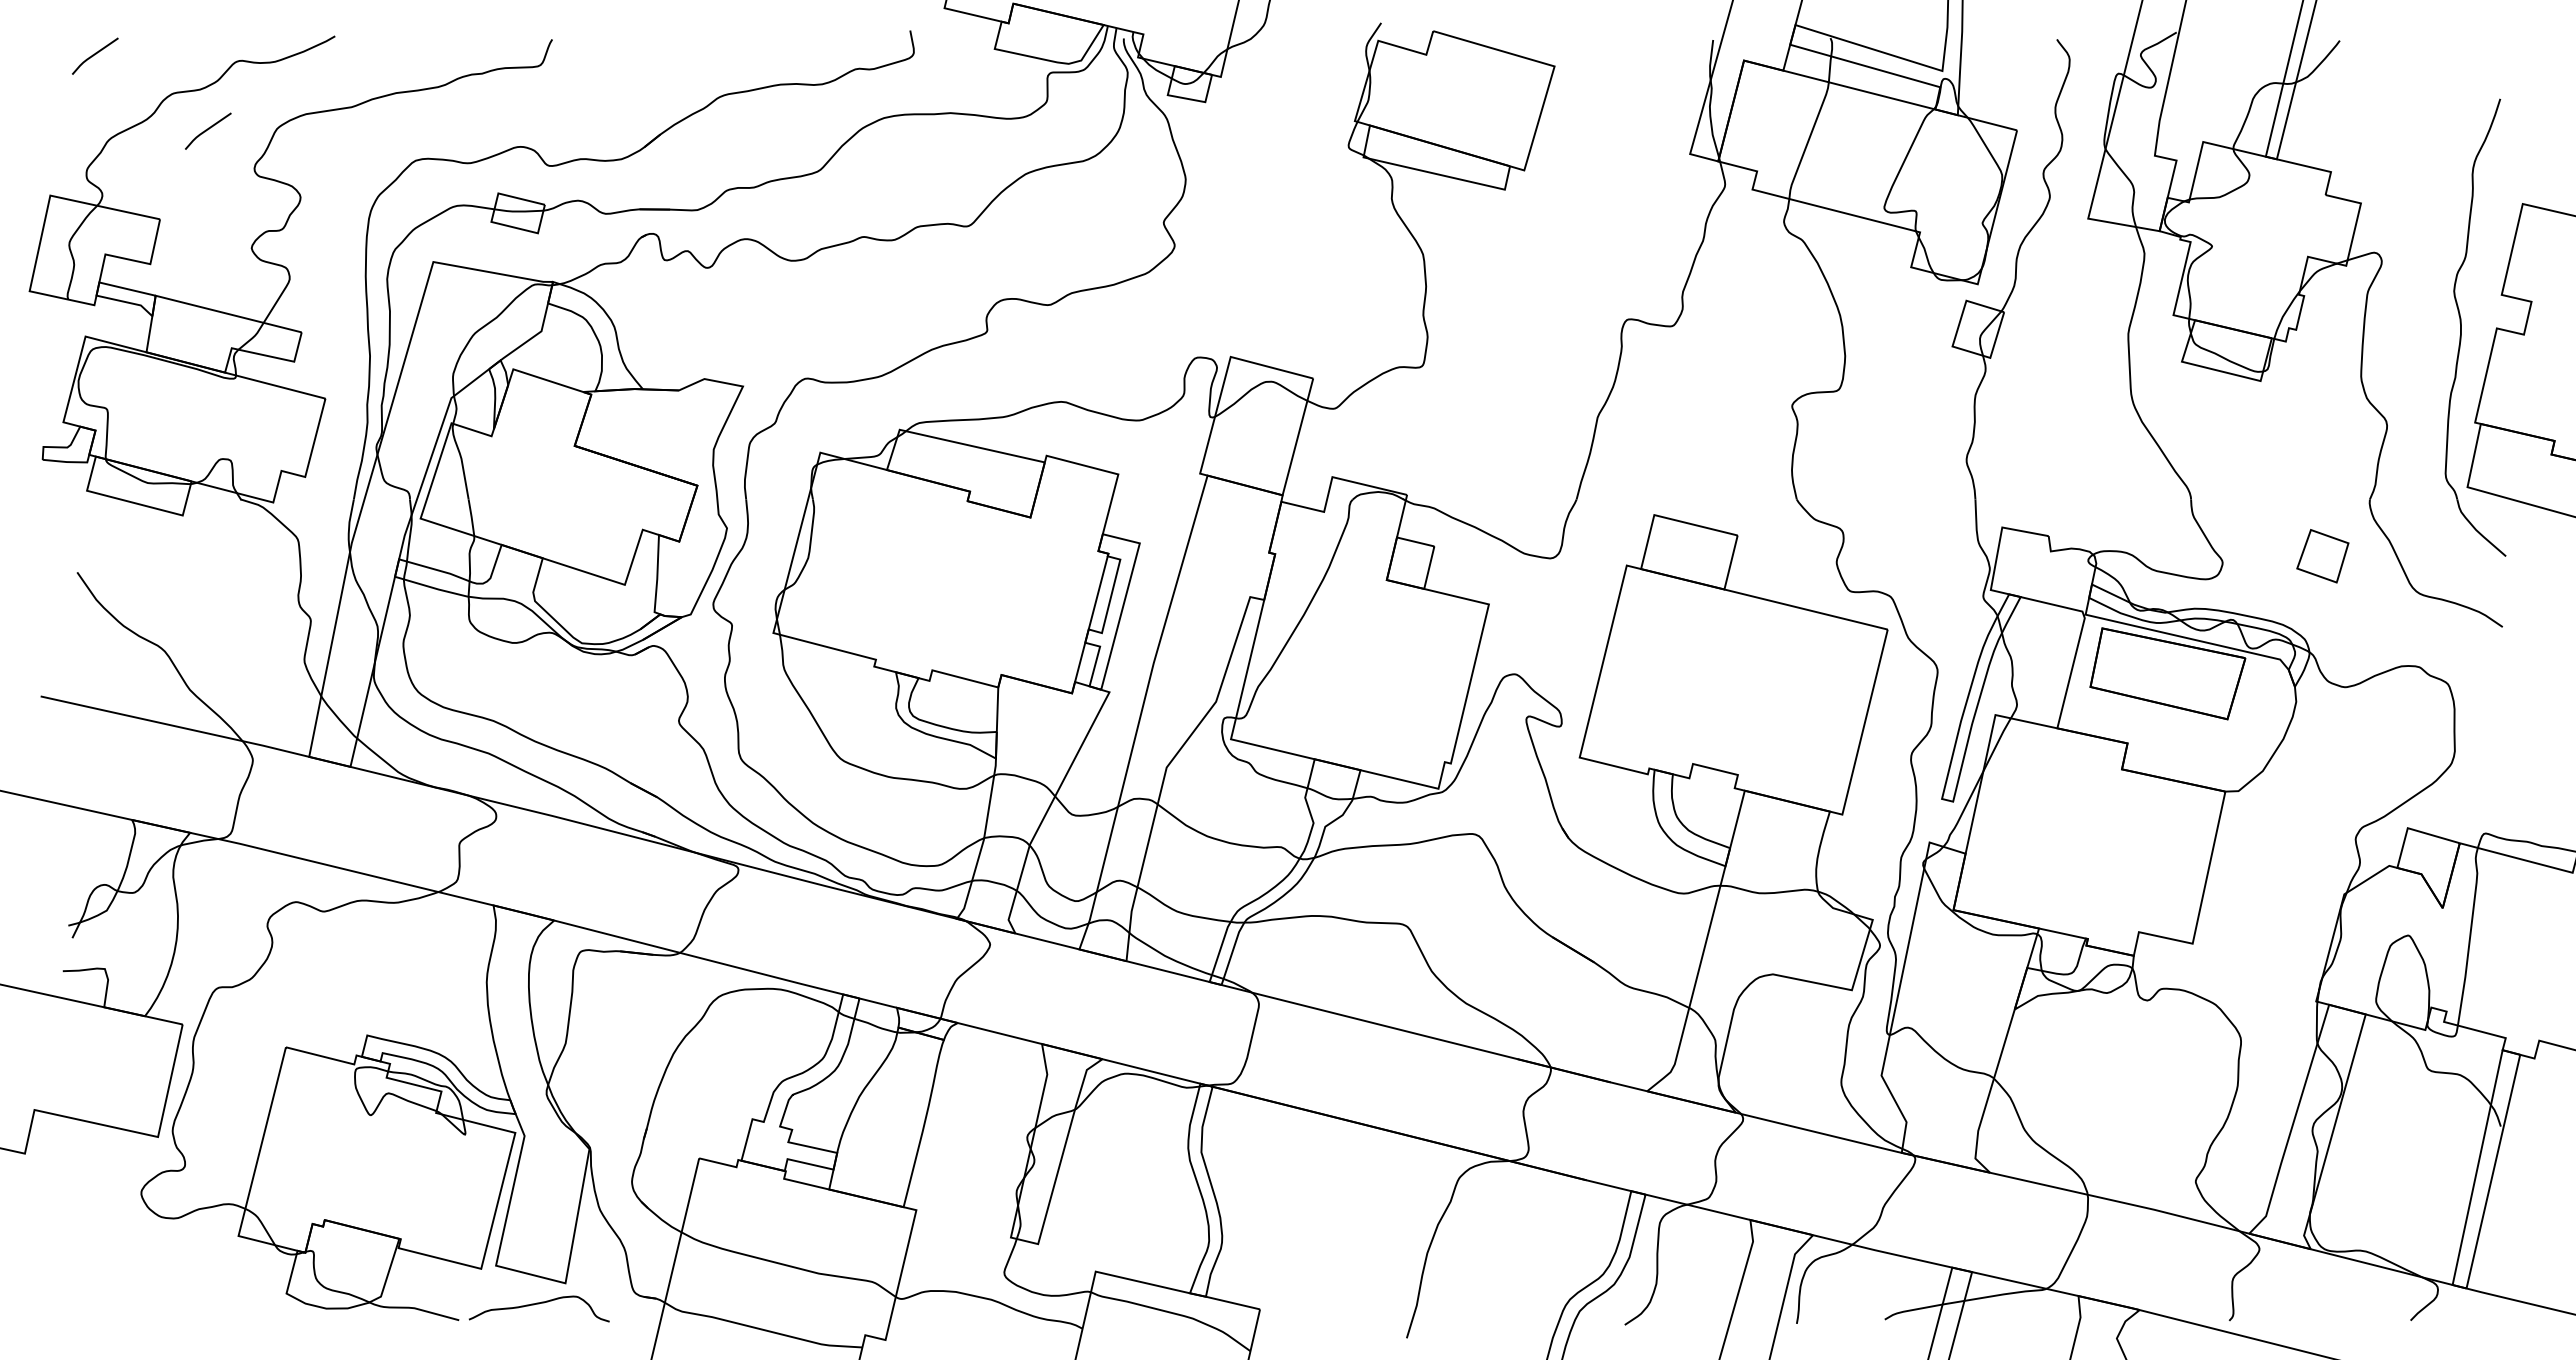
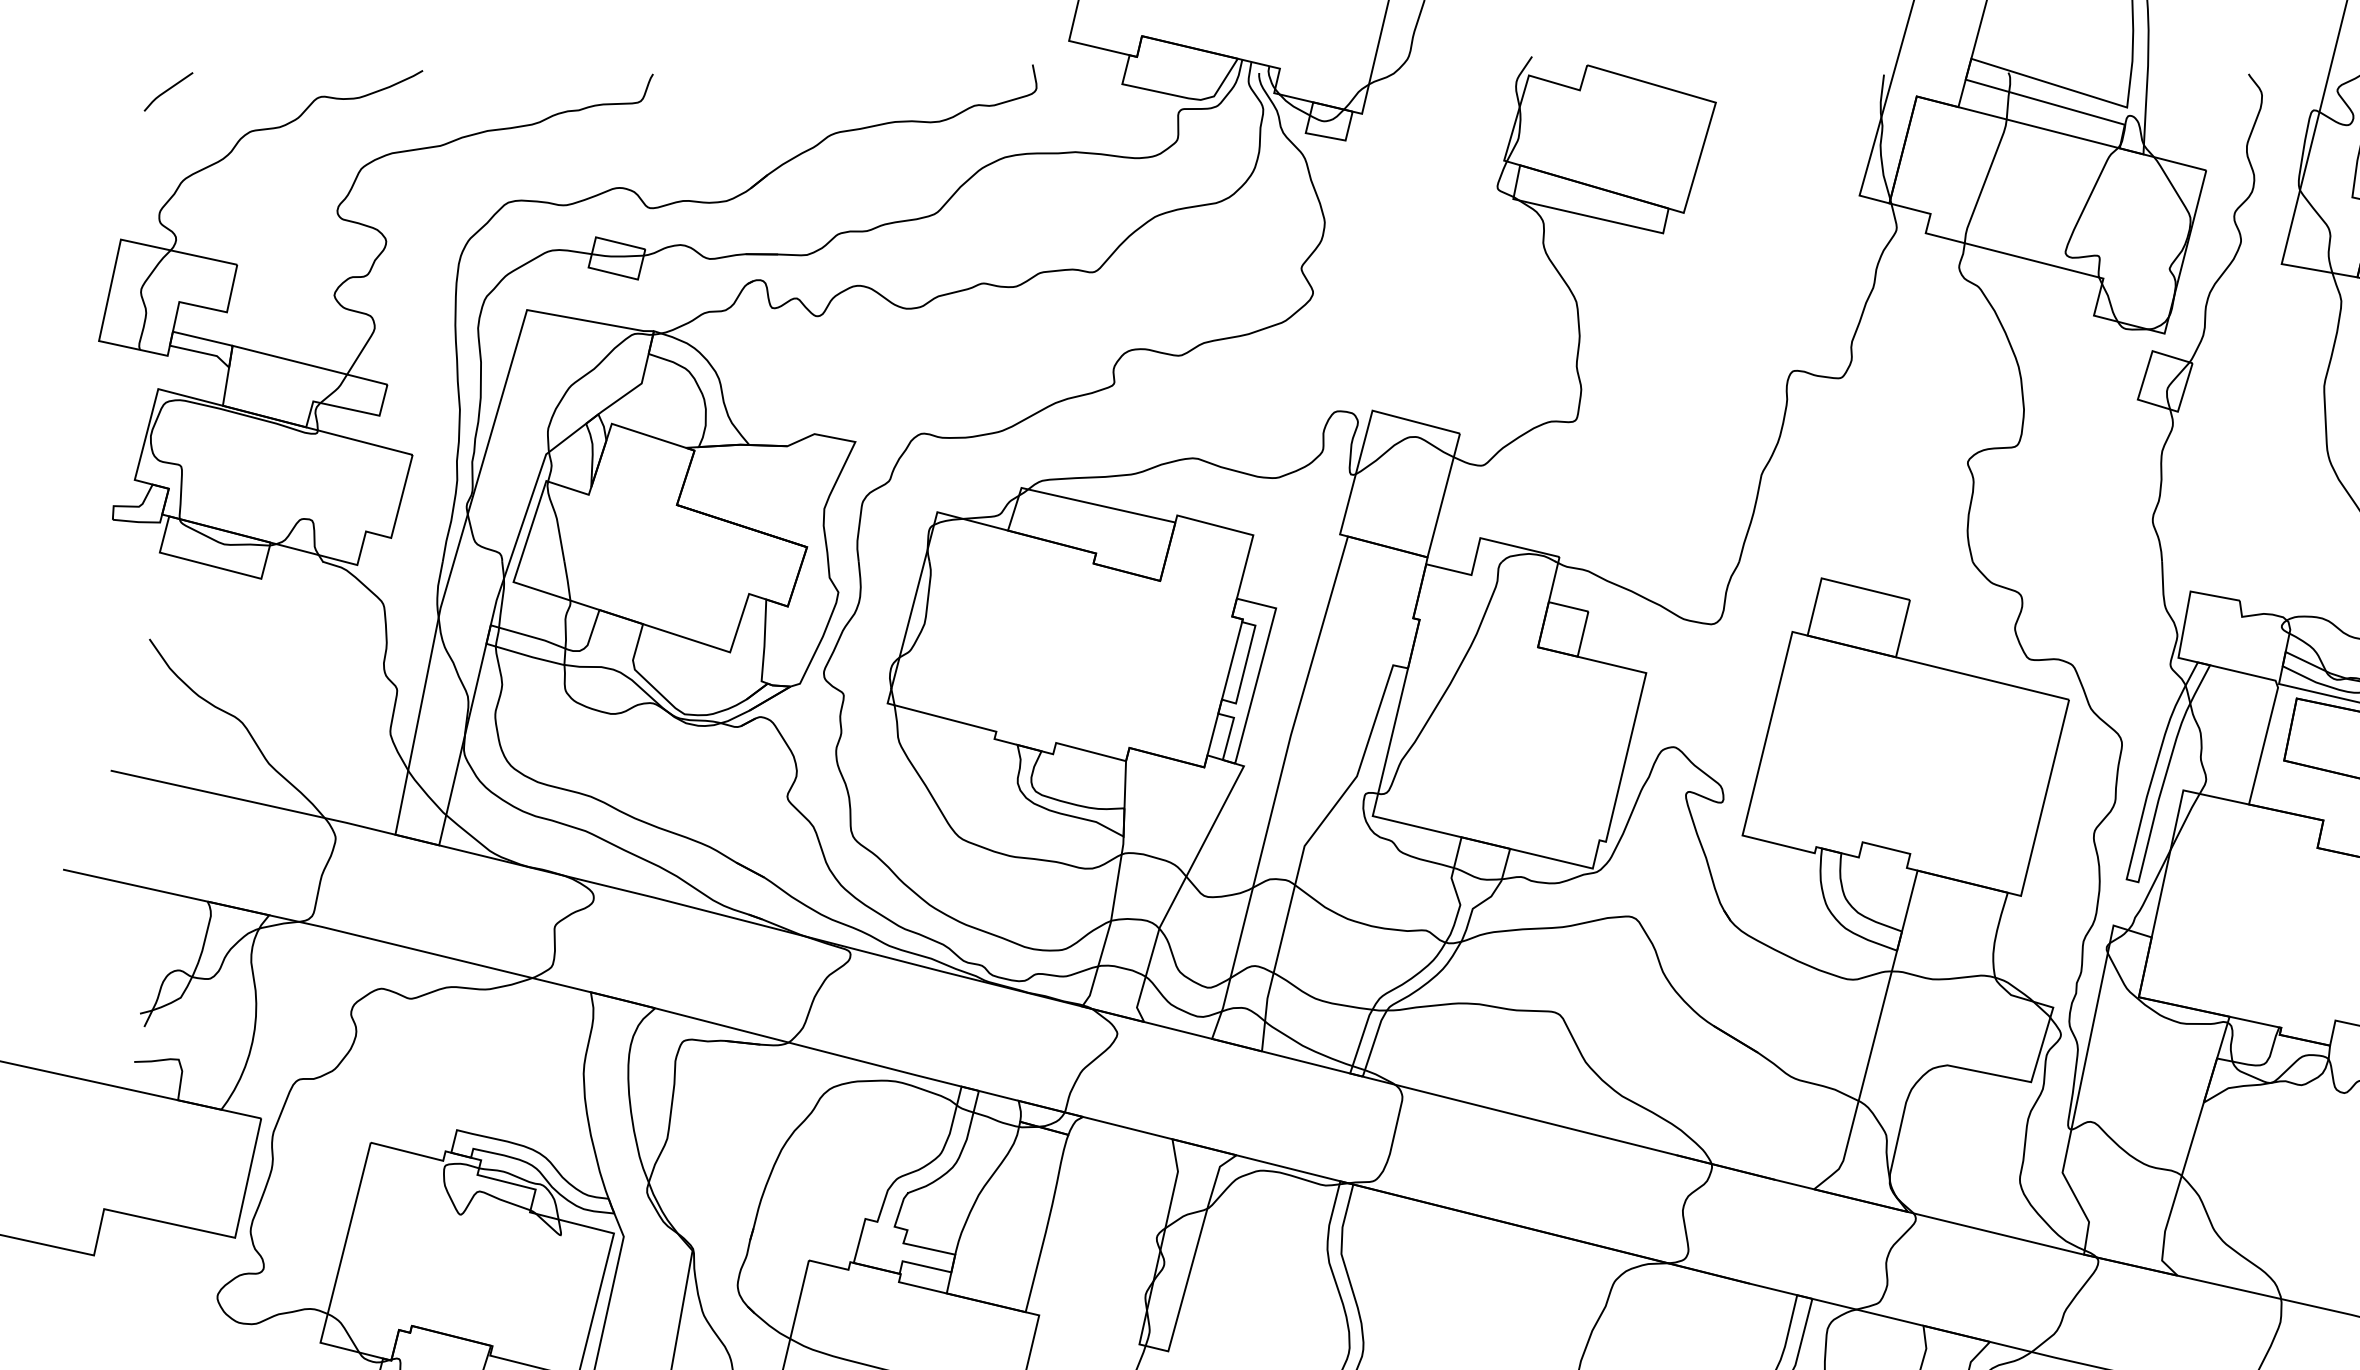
line: (208, 129) -> (288, 169), removed

